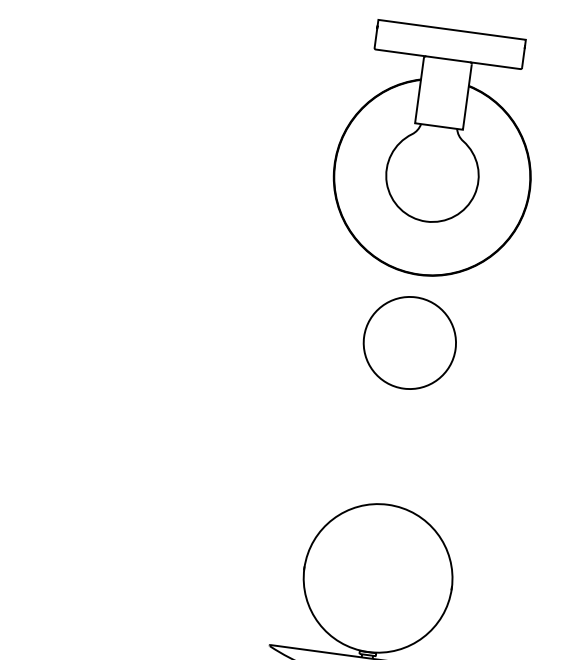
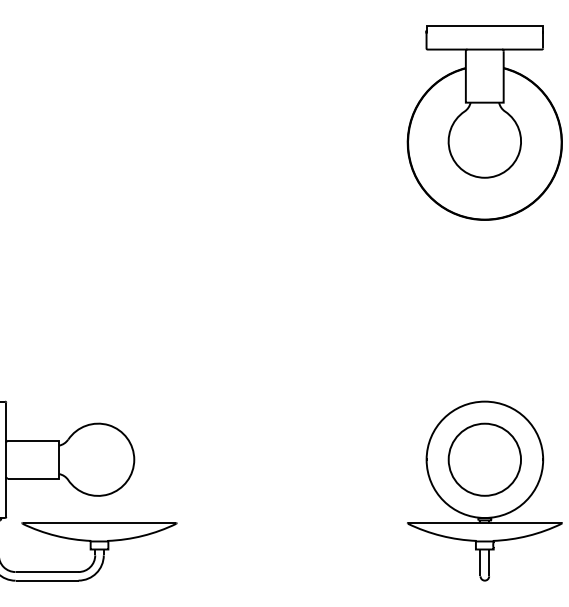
part: (409, 342) -> (484, 459), moved

